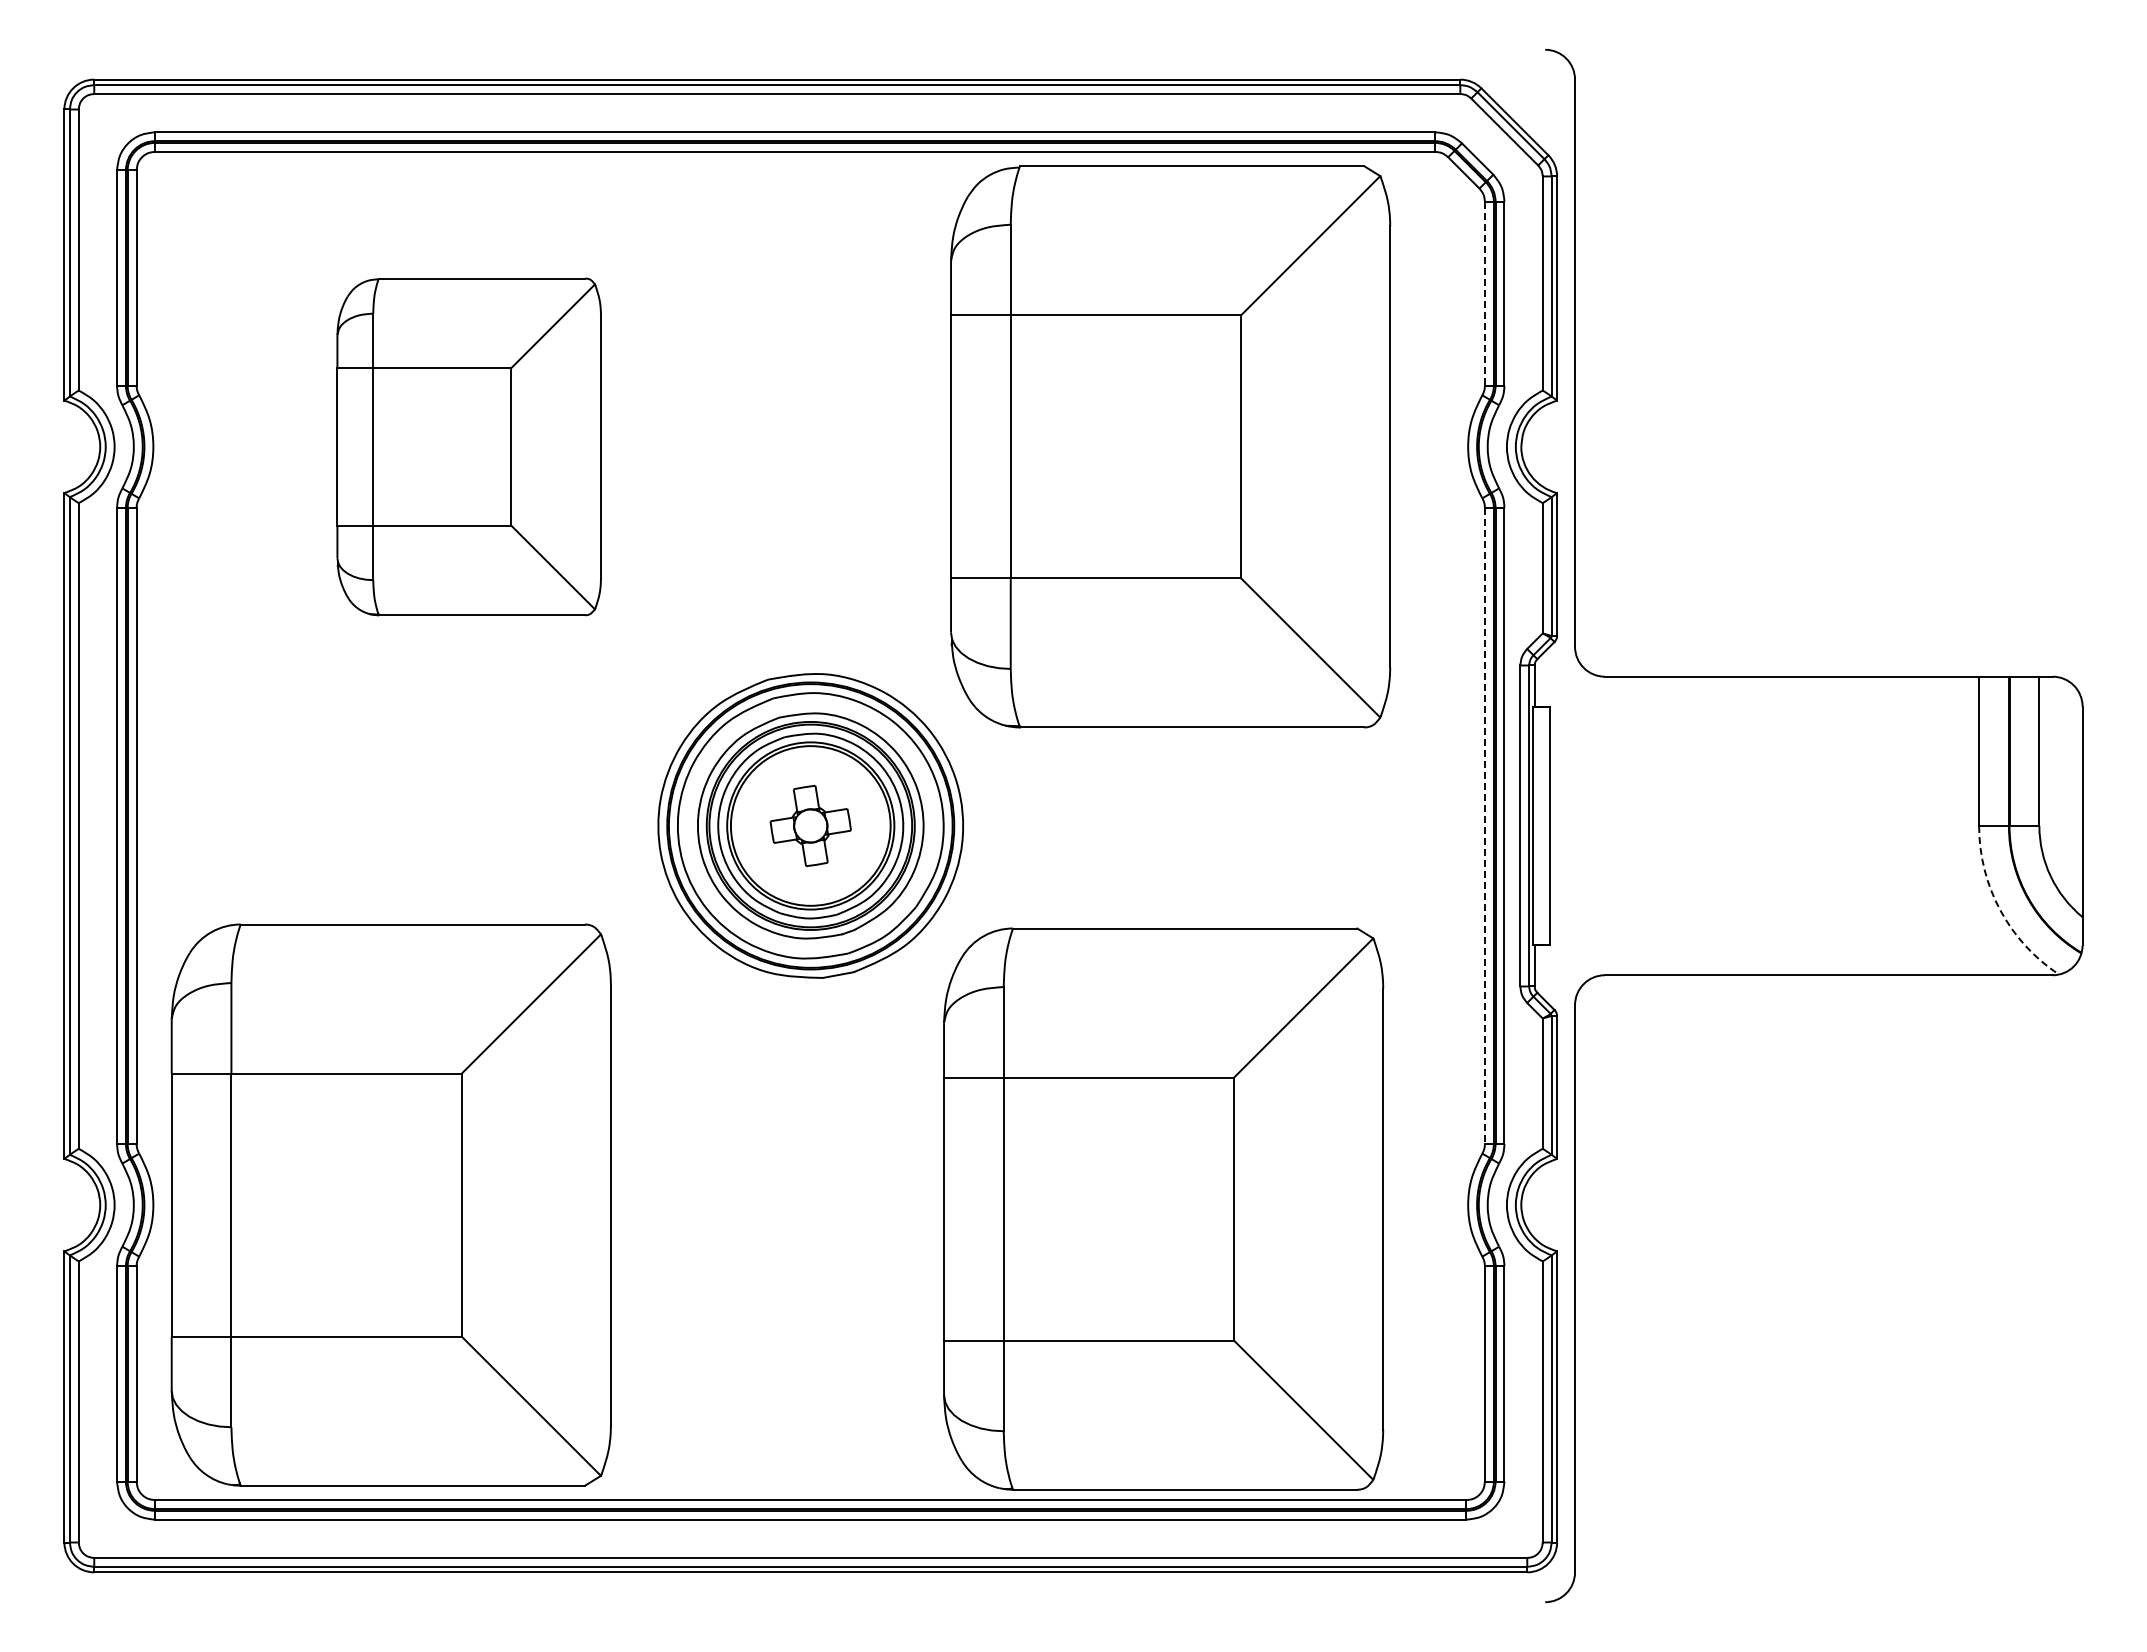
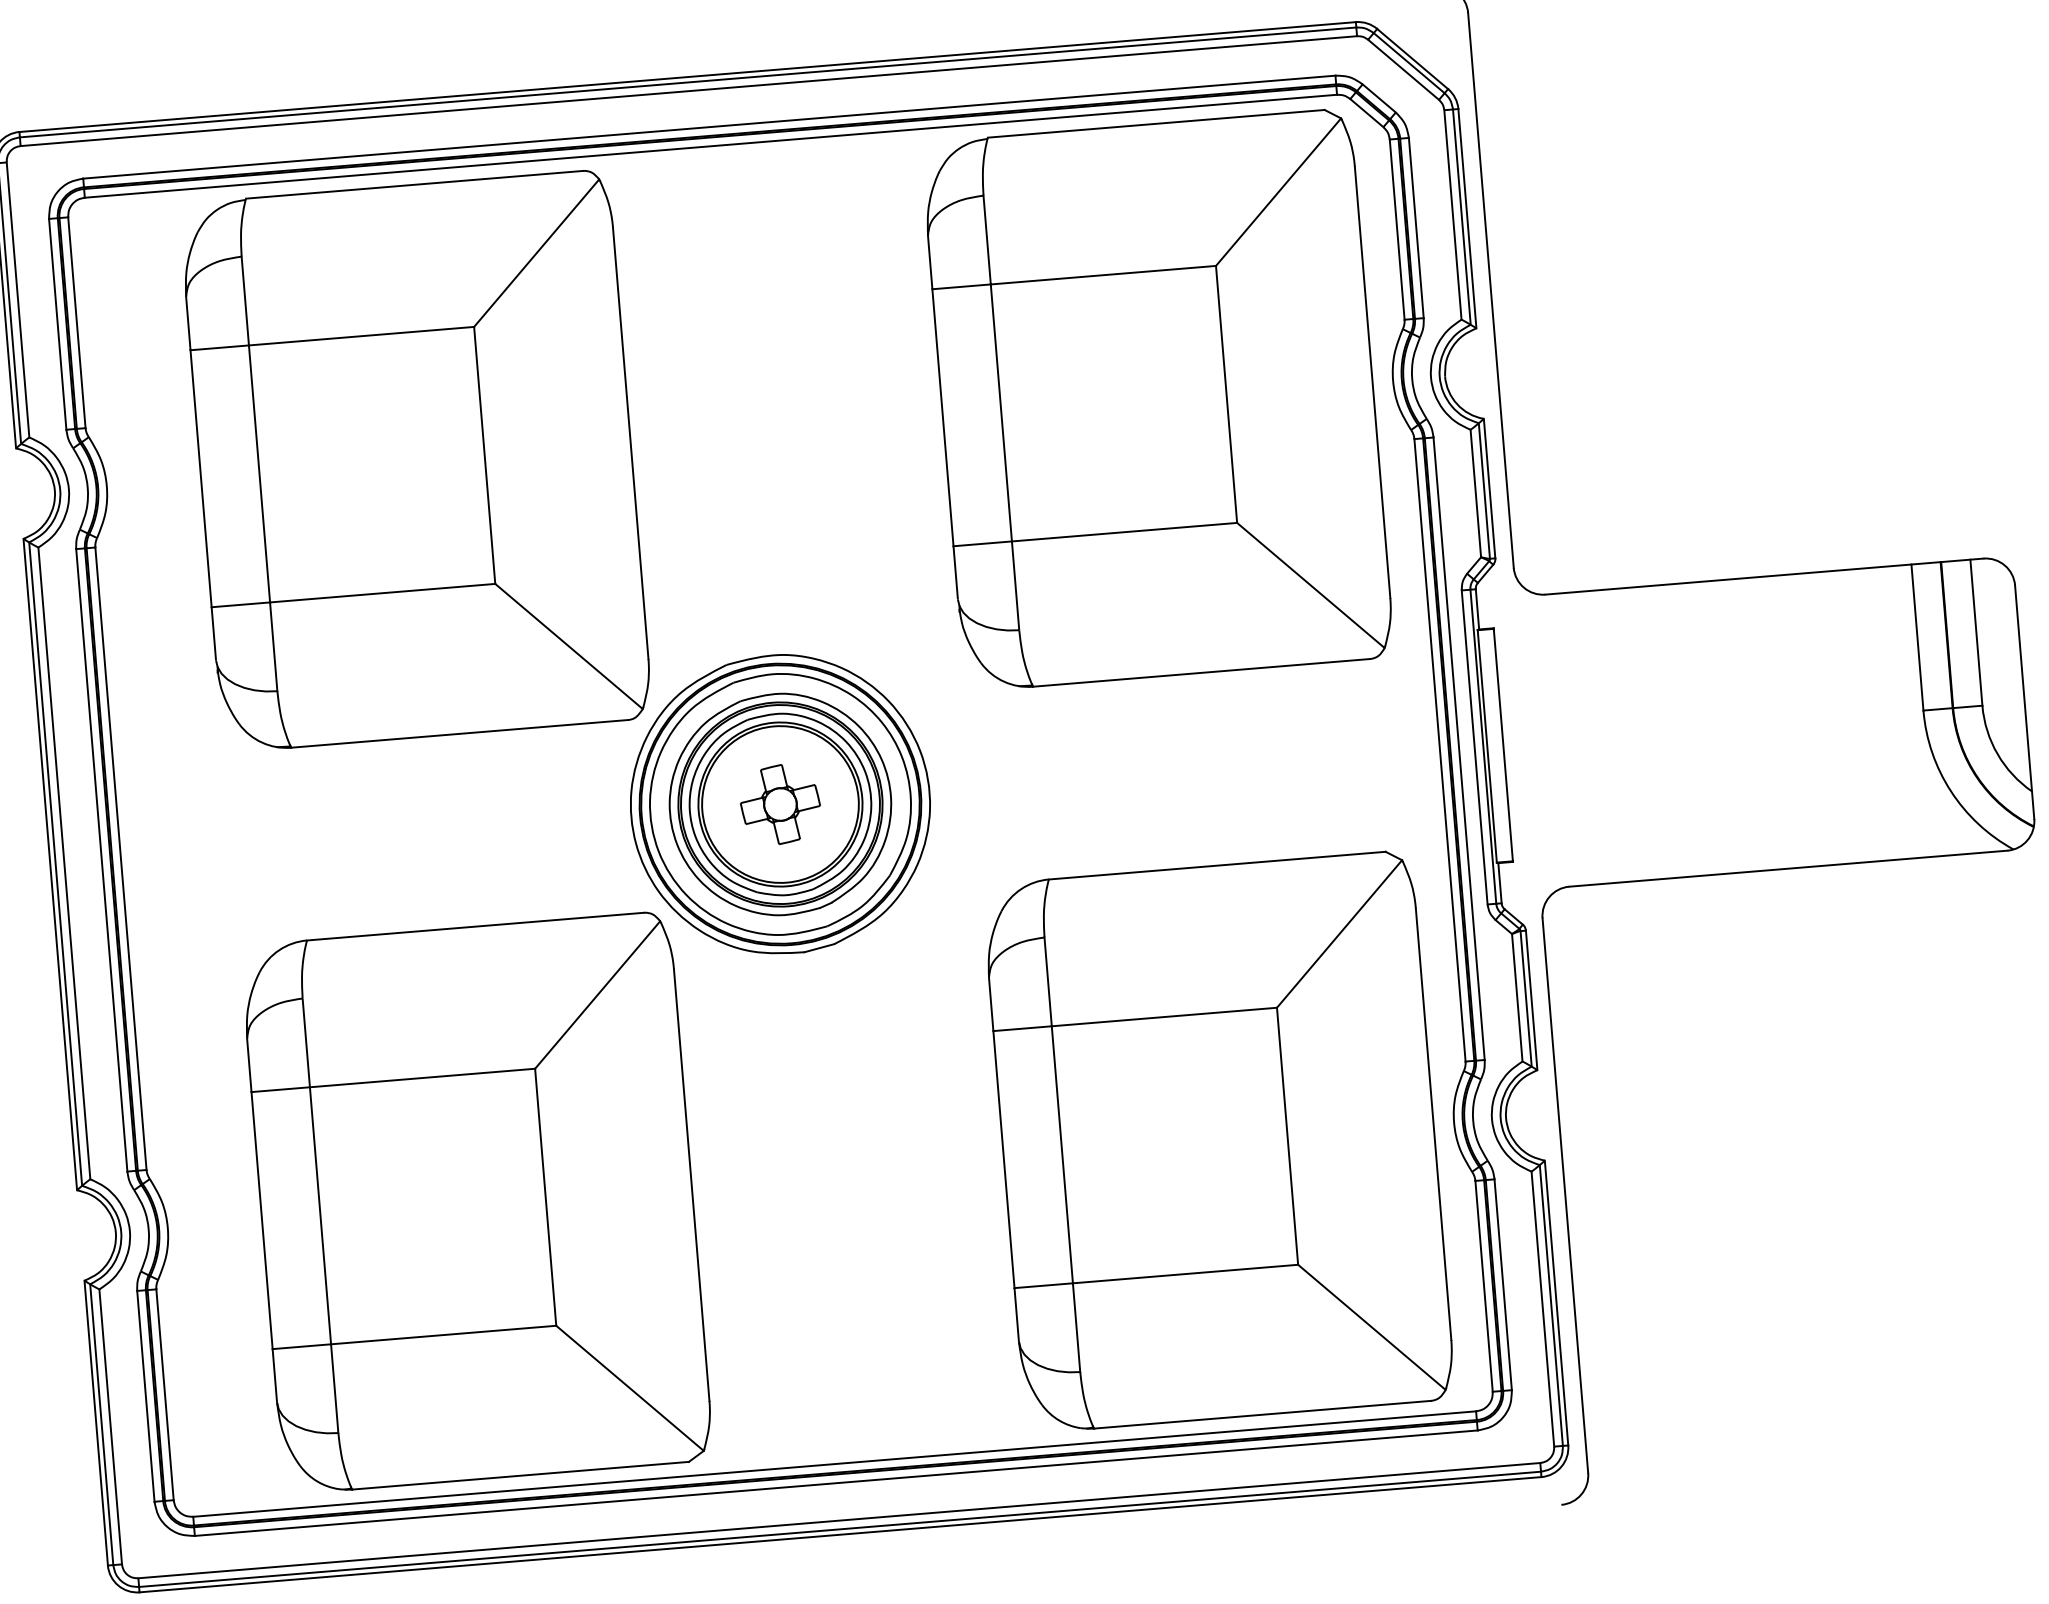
line: (1484, 294) -> (1396, 230), dashed -> solid
part: (468, 446) -> (415, 460), size x1.67
part: (1170, 446) -> (1157, 399), moved
line: (1484, 826) -> (1439, 750), dashed -> solid
arc: (2000, 910) -> (1951, 791), dashed -> solid
part: (390, 1204) -> (476, 1202), moved
part: (1163, 1208) -> (1218, 1141), moved

